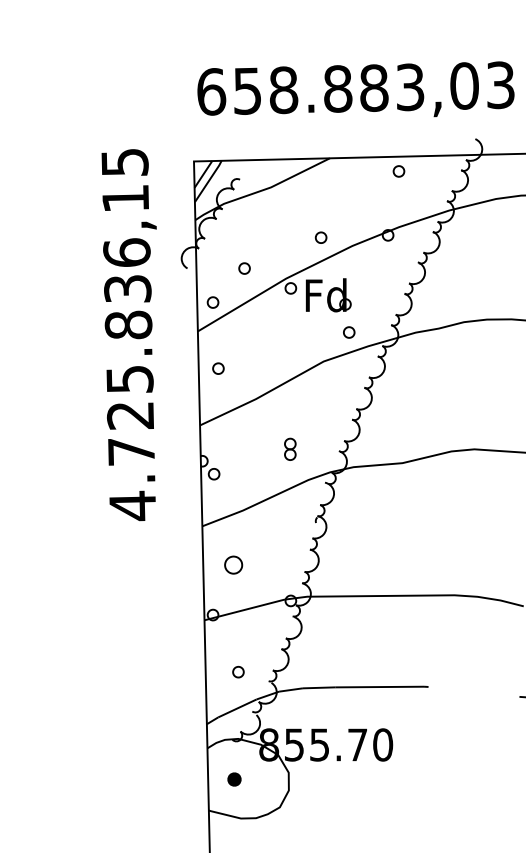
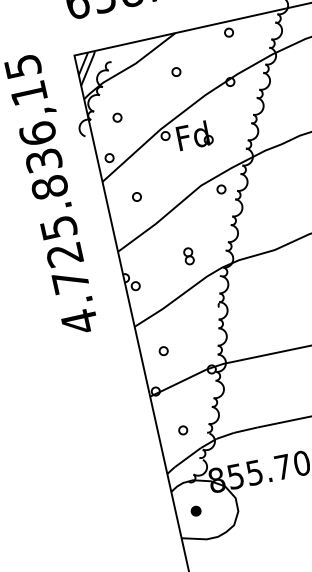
part: (320, 237) -> (175, 71), moved
part: (244, 268) -> (117, 117), moved
part: (349, 332) -> (221, 189), moved
part: (218, 368) -> (137, 196), moved
part: (233, 564) -> (163, 350), size x0.62

